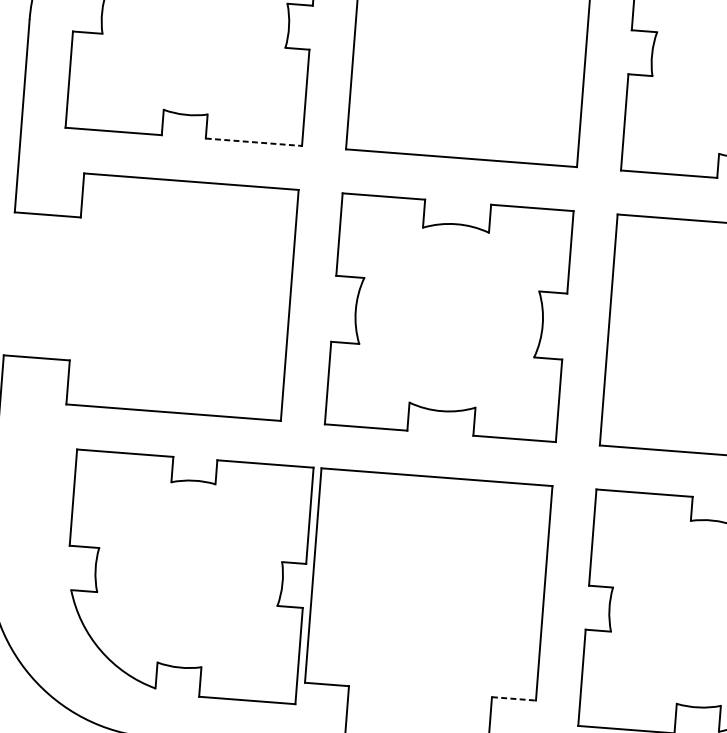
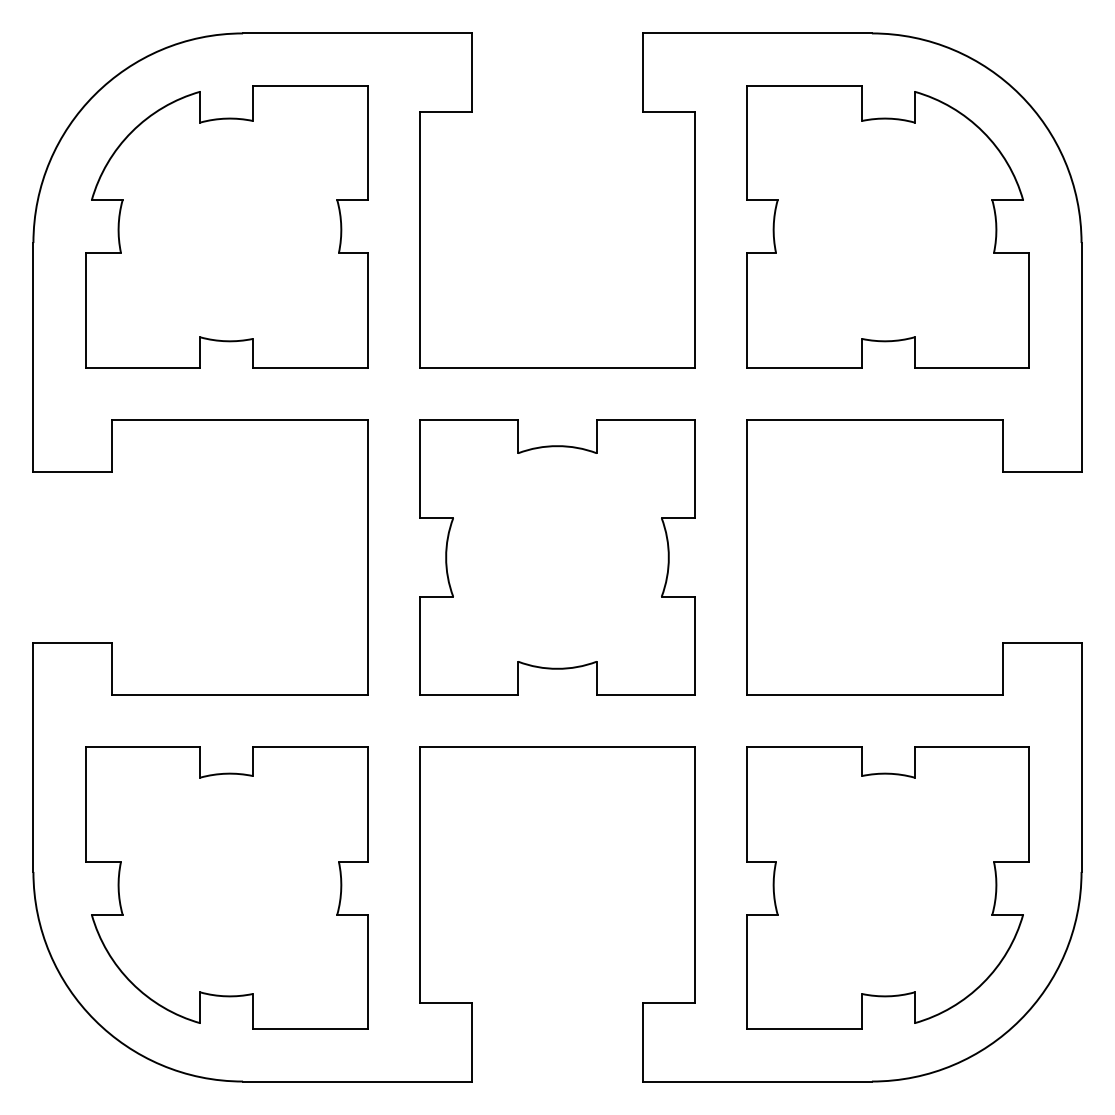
line: (254, 142) -> (310, 367), dashed -> solid
part: (186, 576) -> (226, 887), moved
line: (514, 698) -> (669, 1002), dashed -> solid

